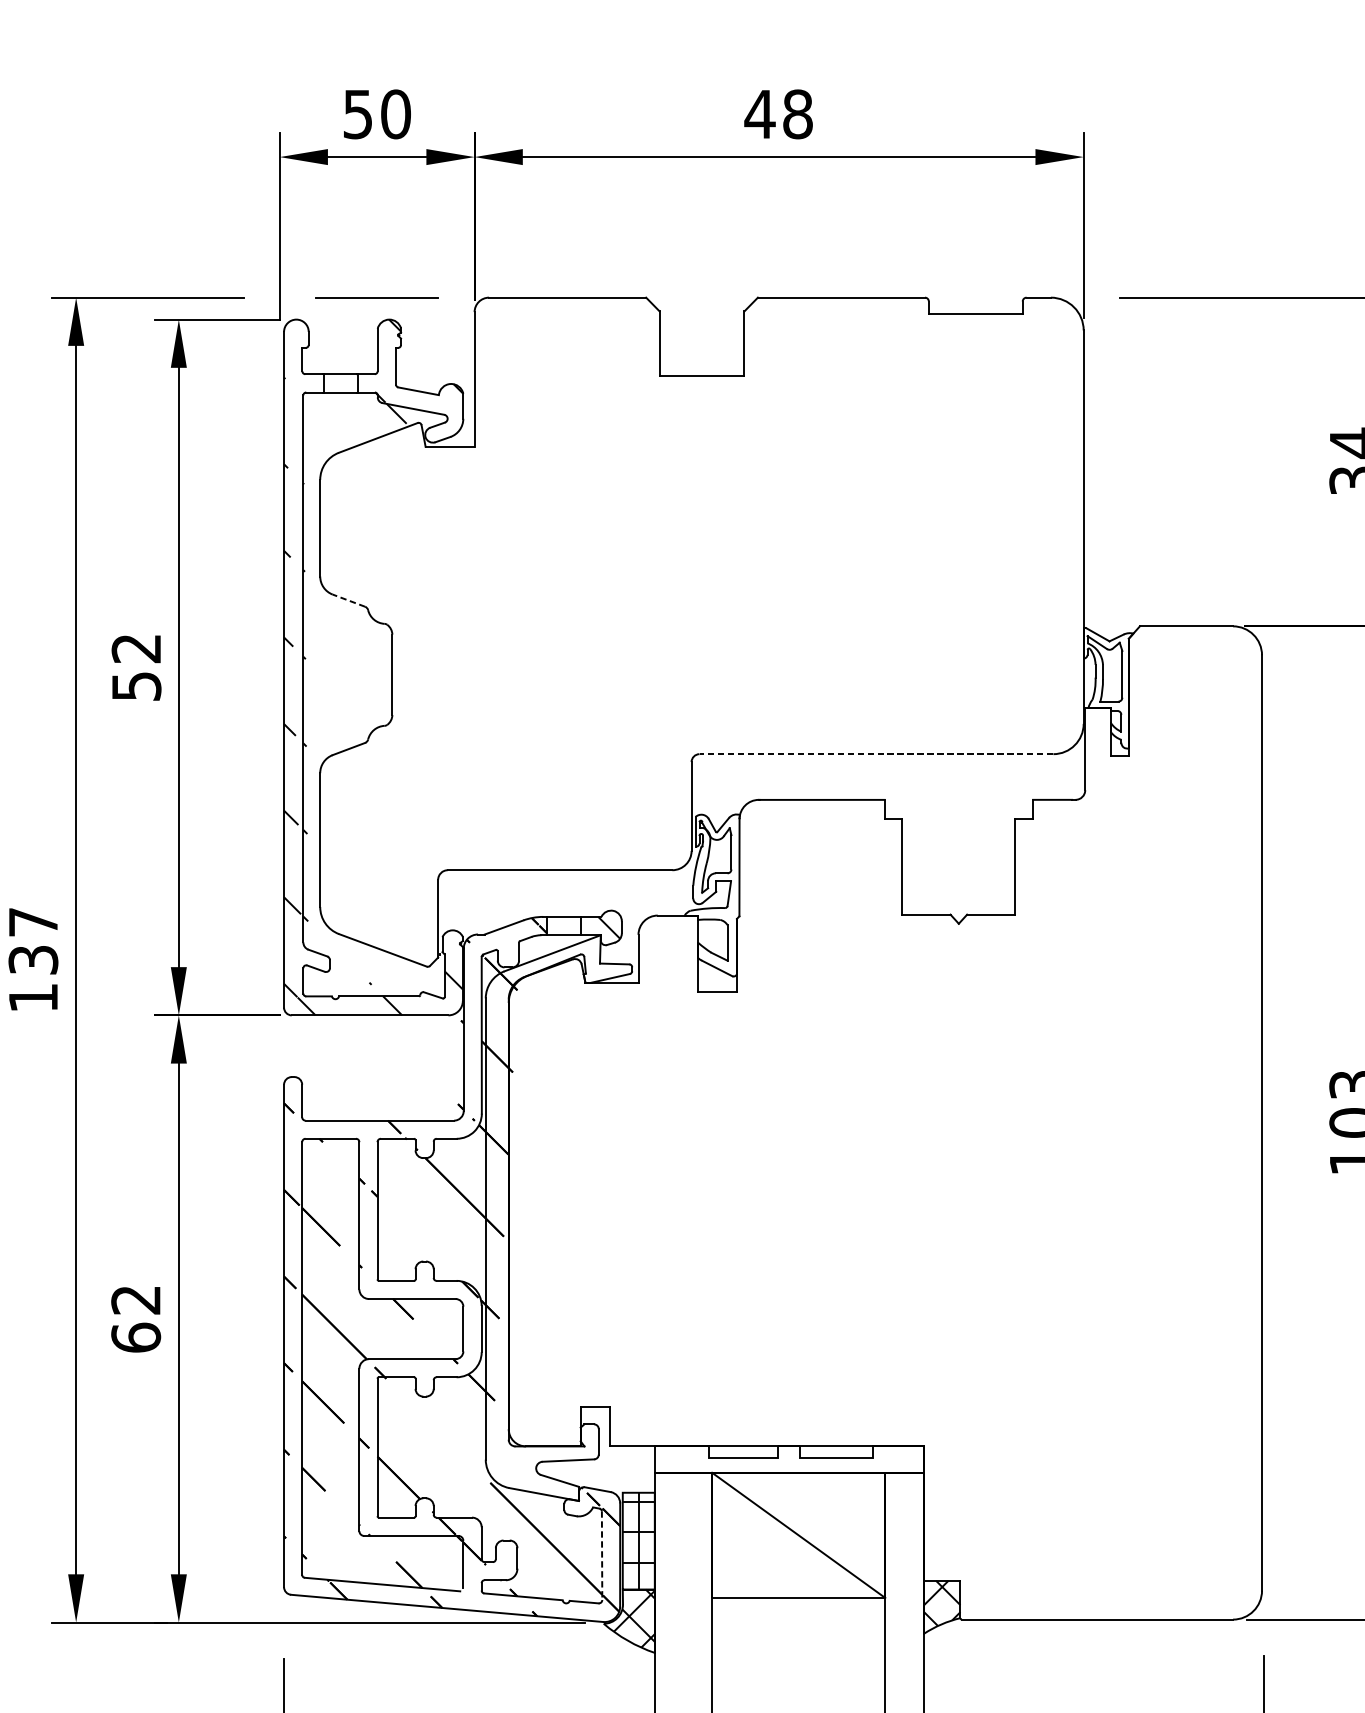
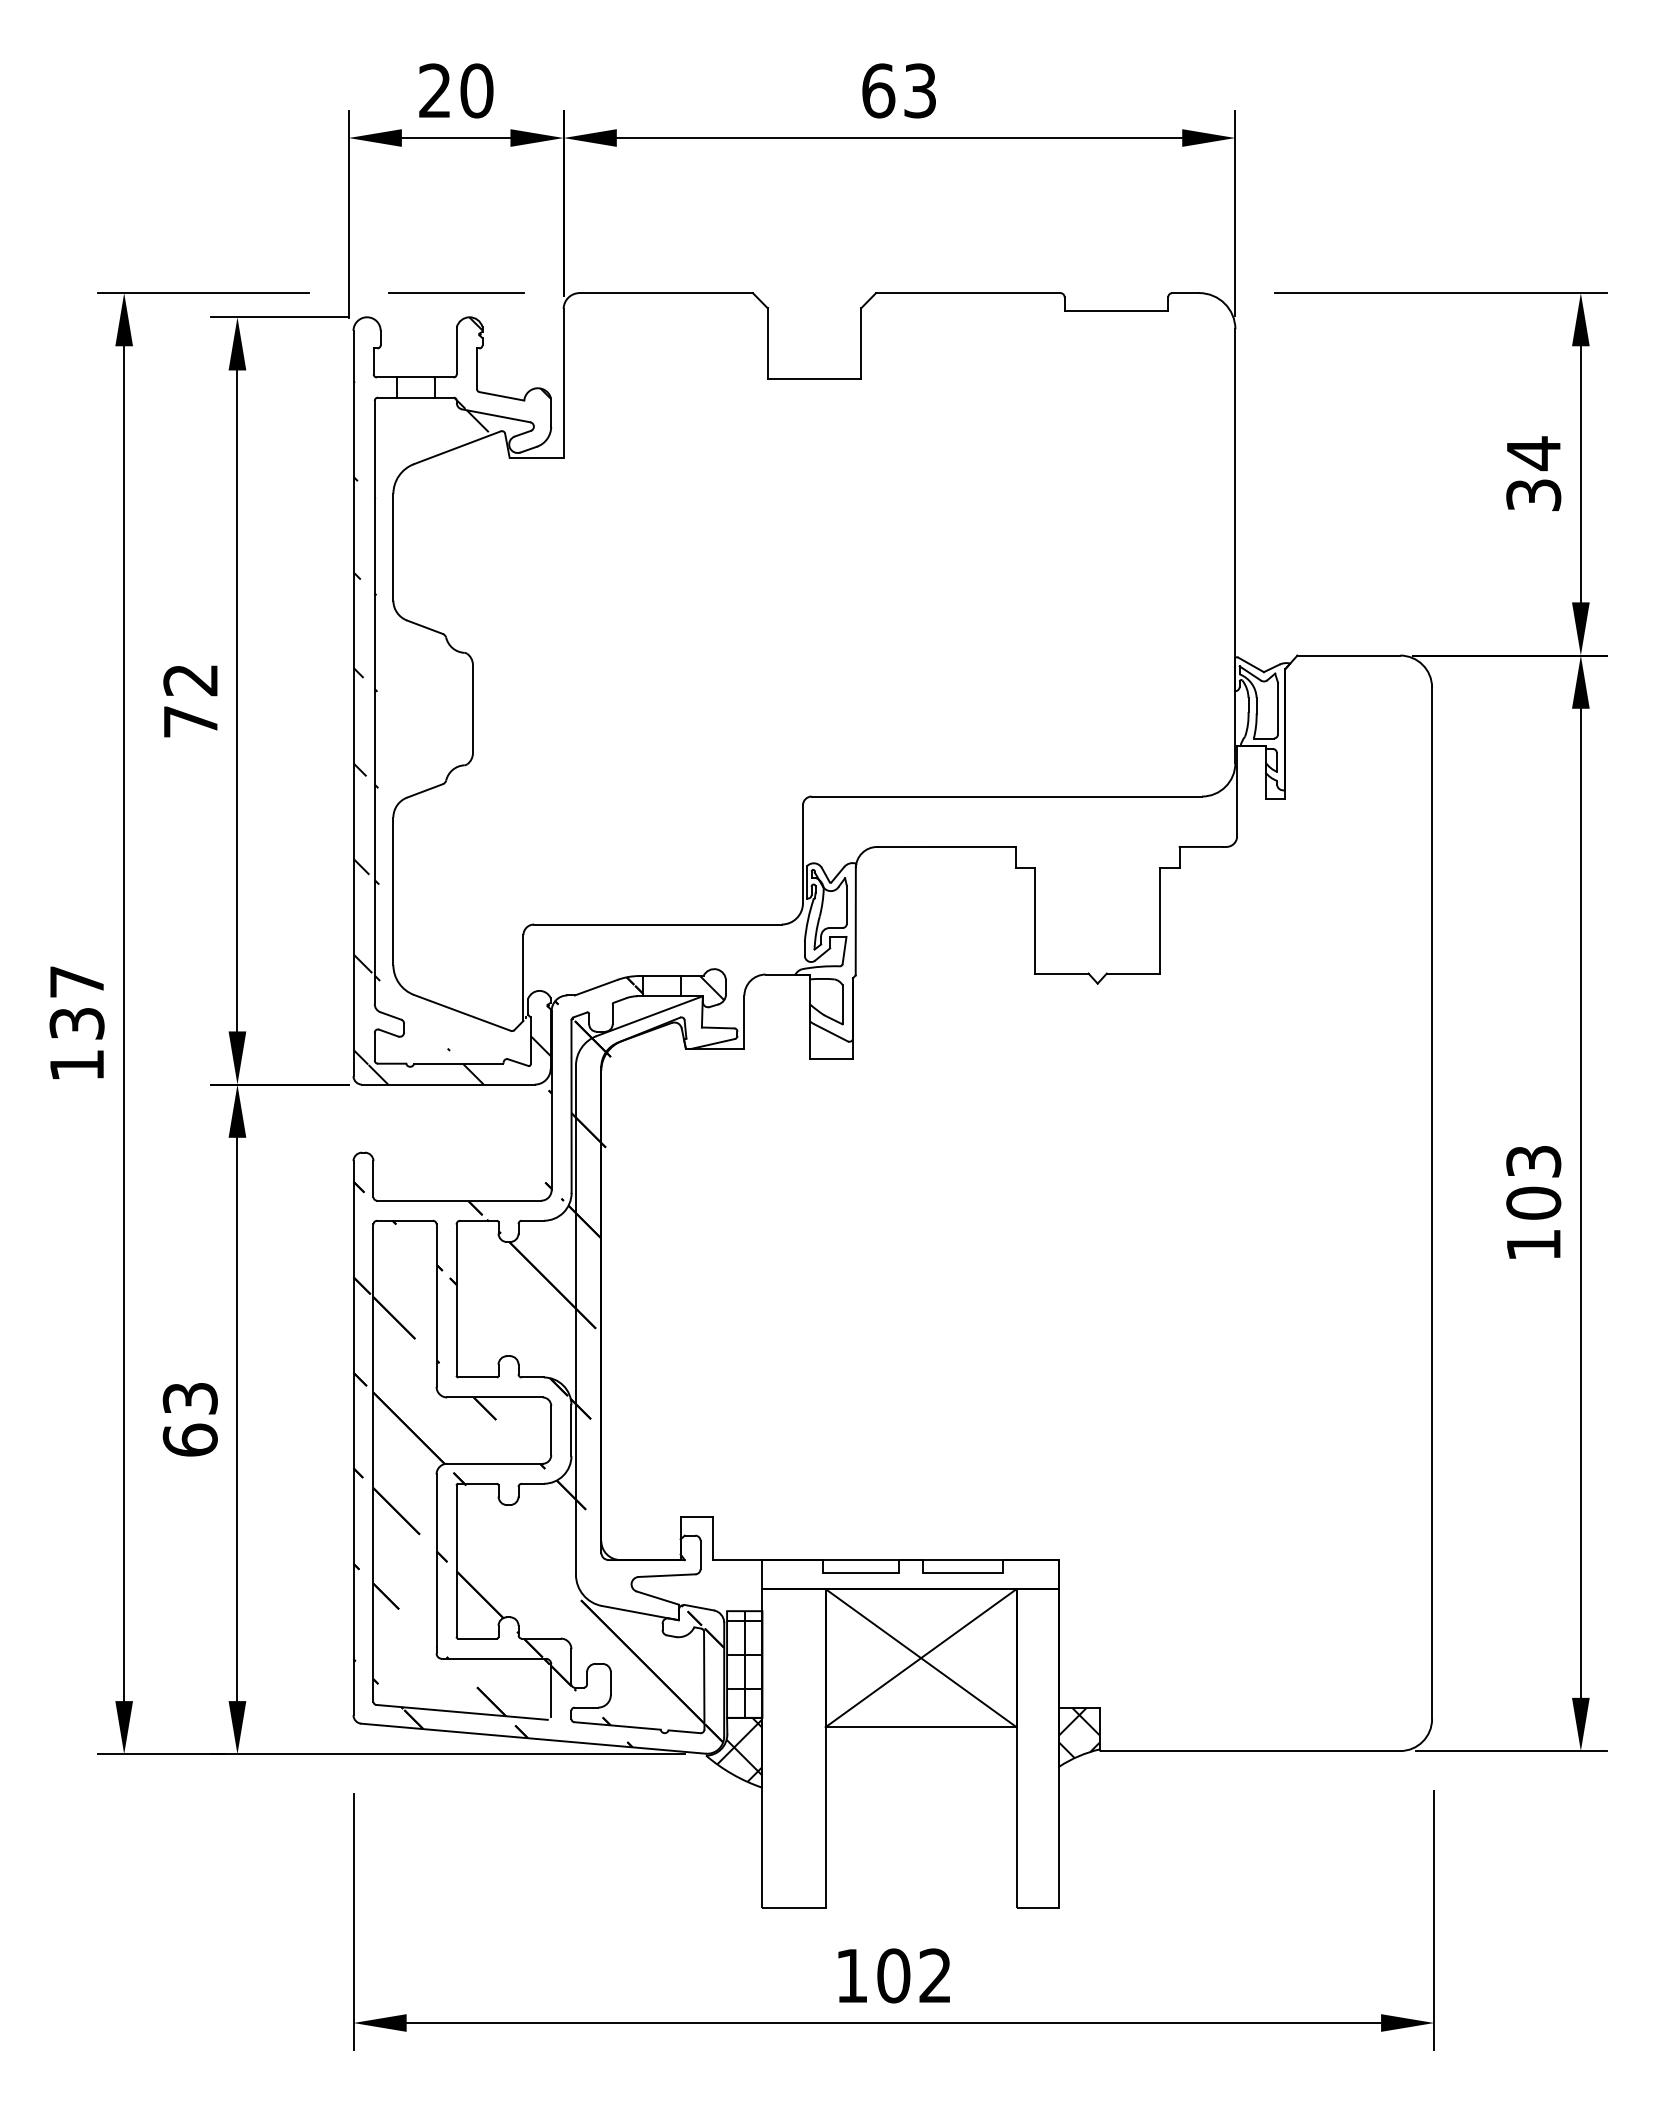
text: (357, 113) -> (434, 90), 50 -> 20
text: (778, 113) -> (898, 90), 48 -> 63
line: (348, 600) -> (424, 627), dashed -> solid
text: (137, 686) -> (191, 721), 52 -> 72
line: (876, 754) -> (1006, 796), dashed -> solid
text: (136, 1299) -> (190, 1398), 62 -> 63
line: (798, 1535) -> (920, 1658), added
line: (602, 1555) -> (704, 1680), dashed -> solid

